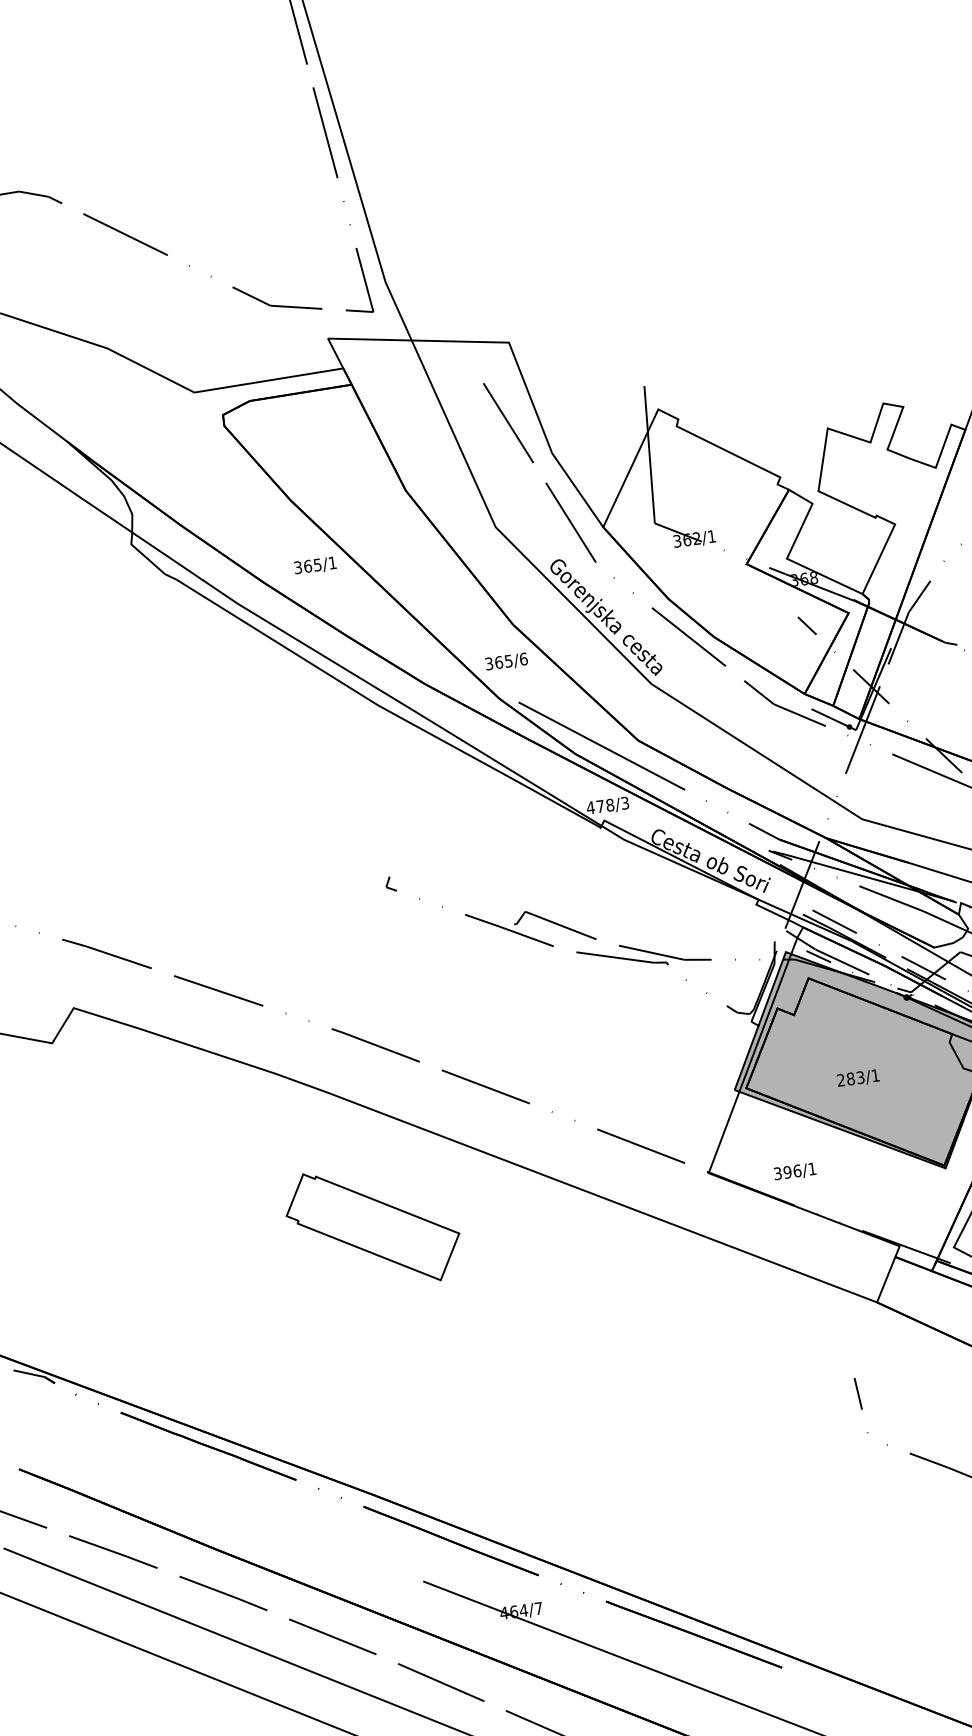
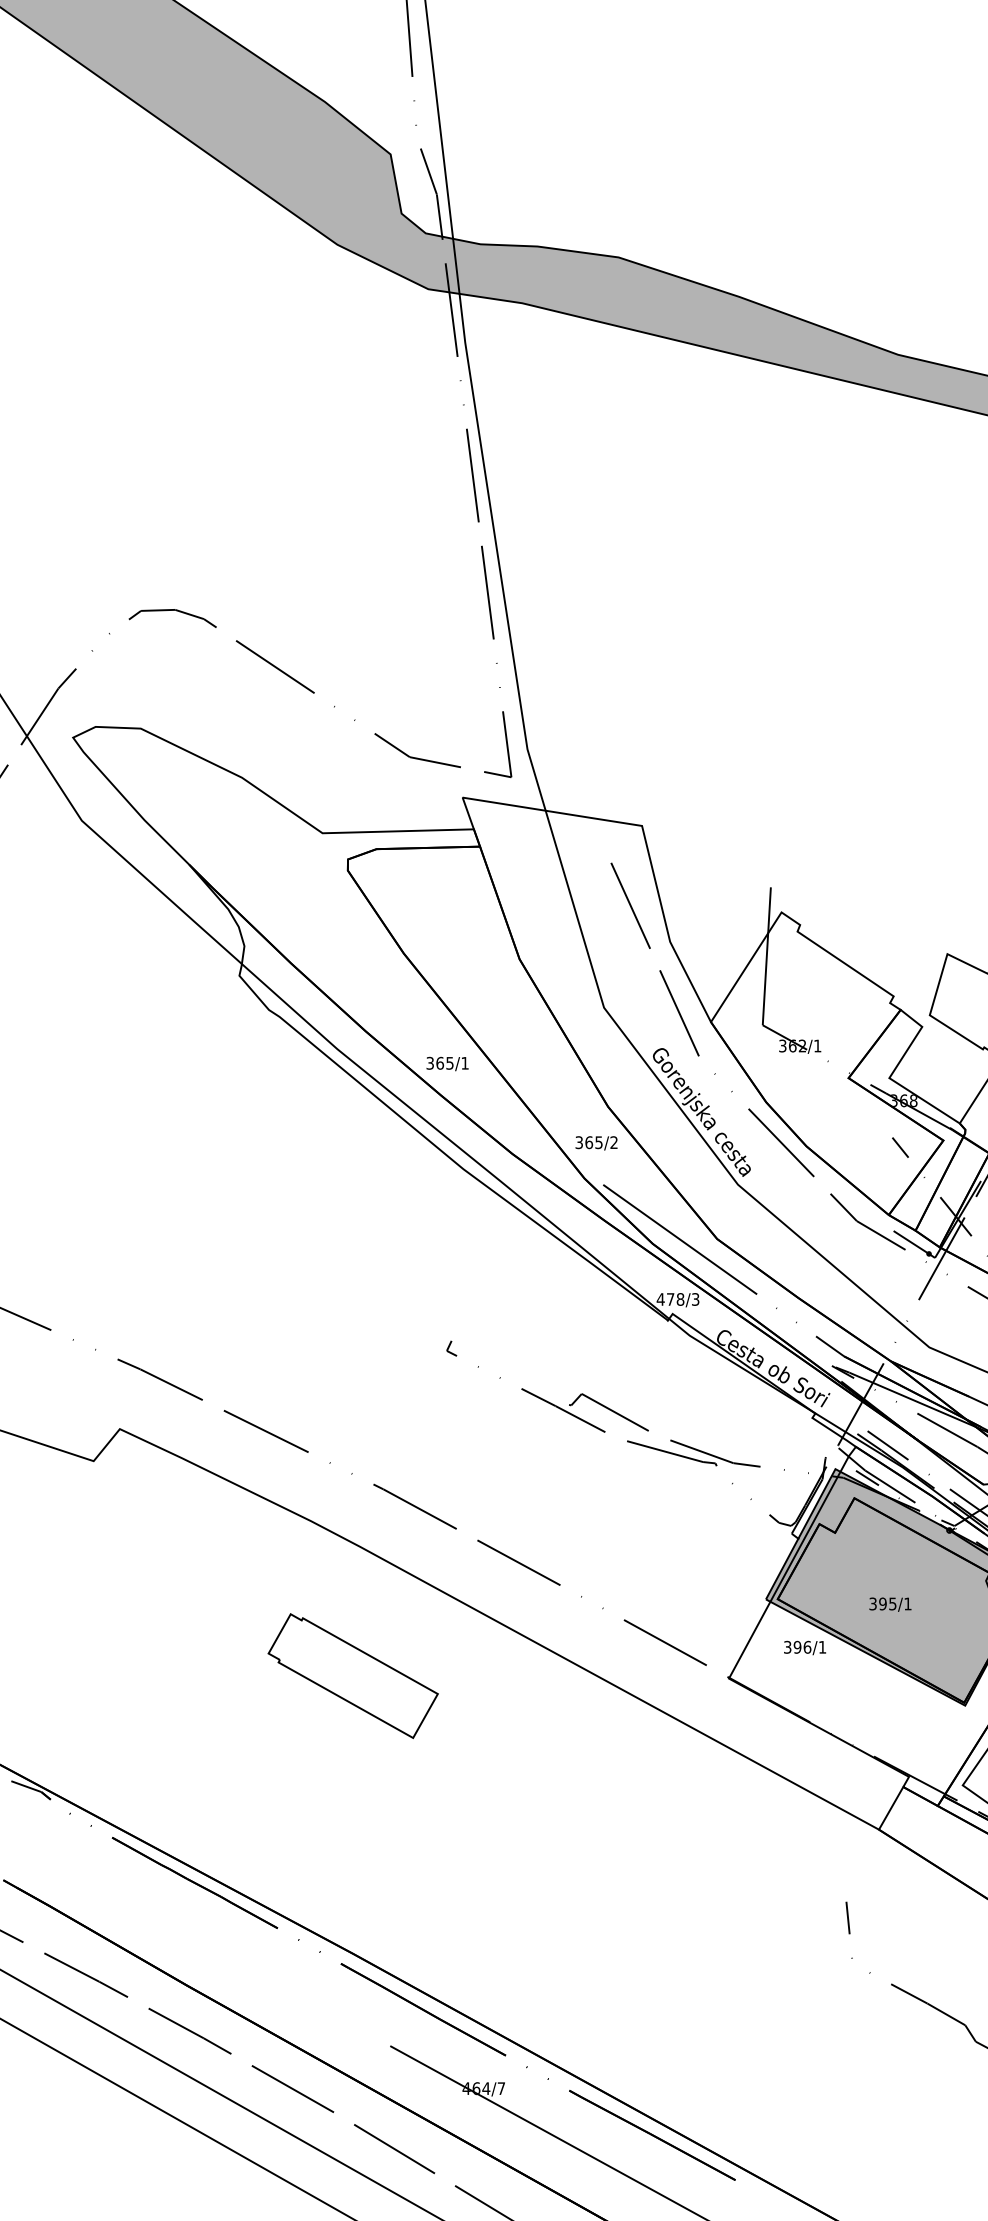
text: (315, 565) -> (447, 1063), moved
text: (524, 658) -> (614, 1142), 365/6 -> 365/2
text: (850, 1078) -> (882, 1603), 283/1 -> 395/1
text: (794, 1171) -> (804, 1647), moved
part: (372, 1226) -> (352, 1675), moved

